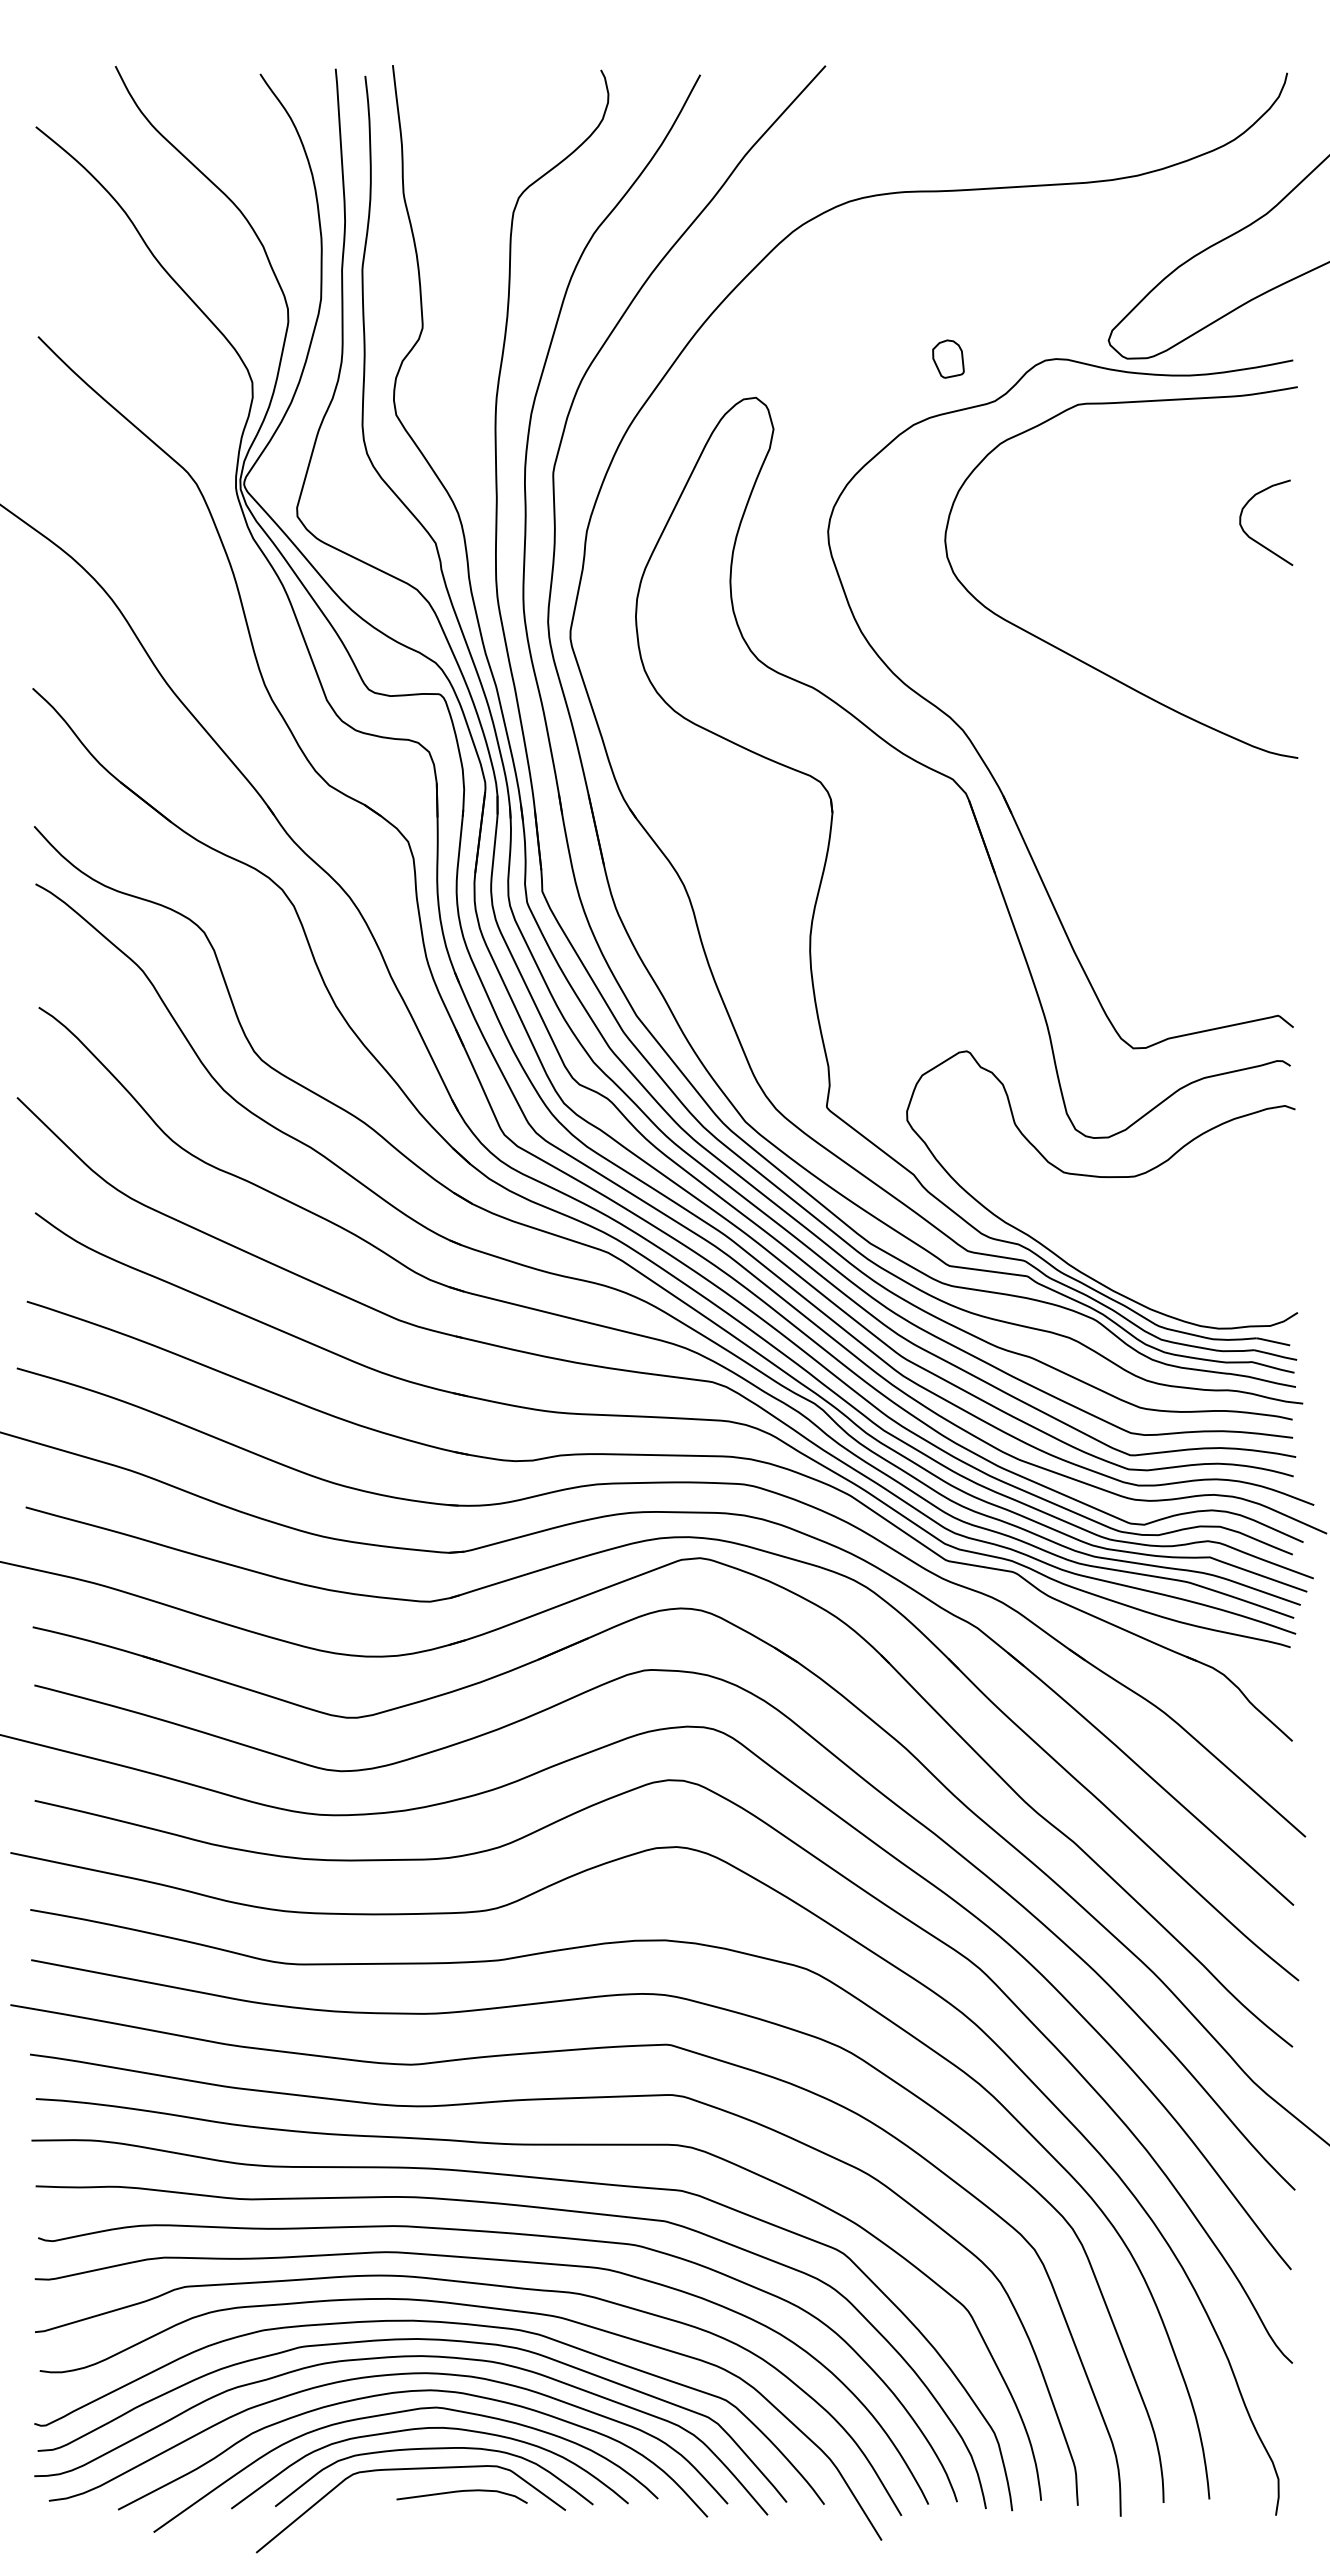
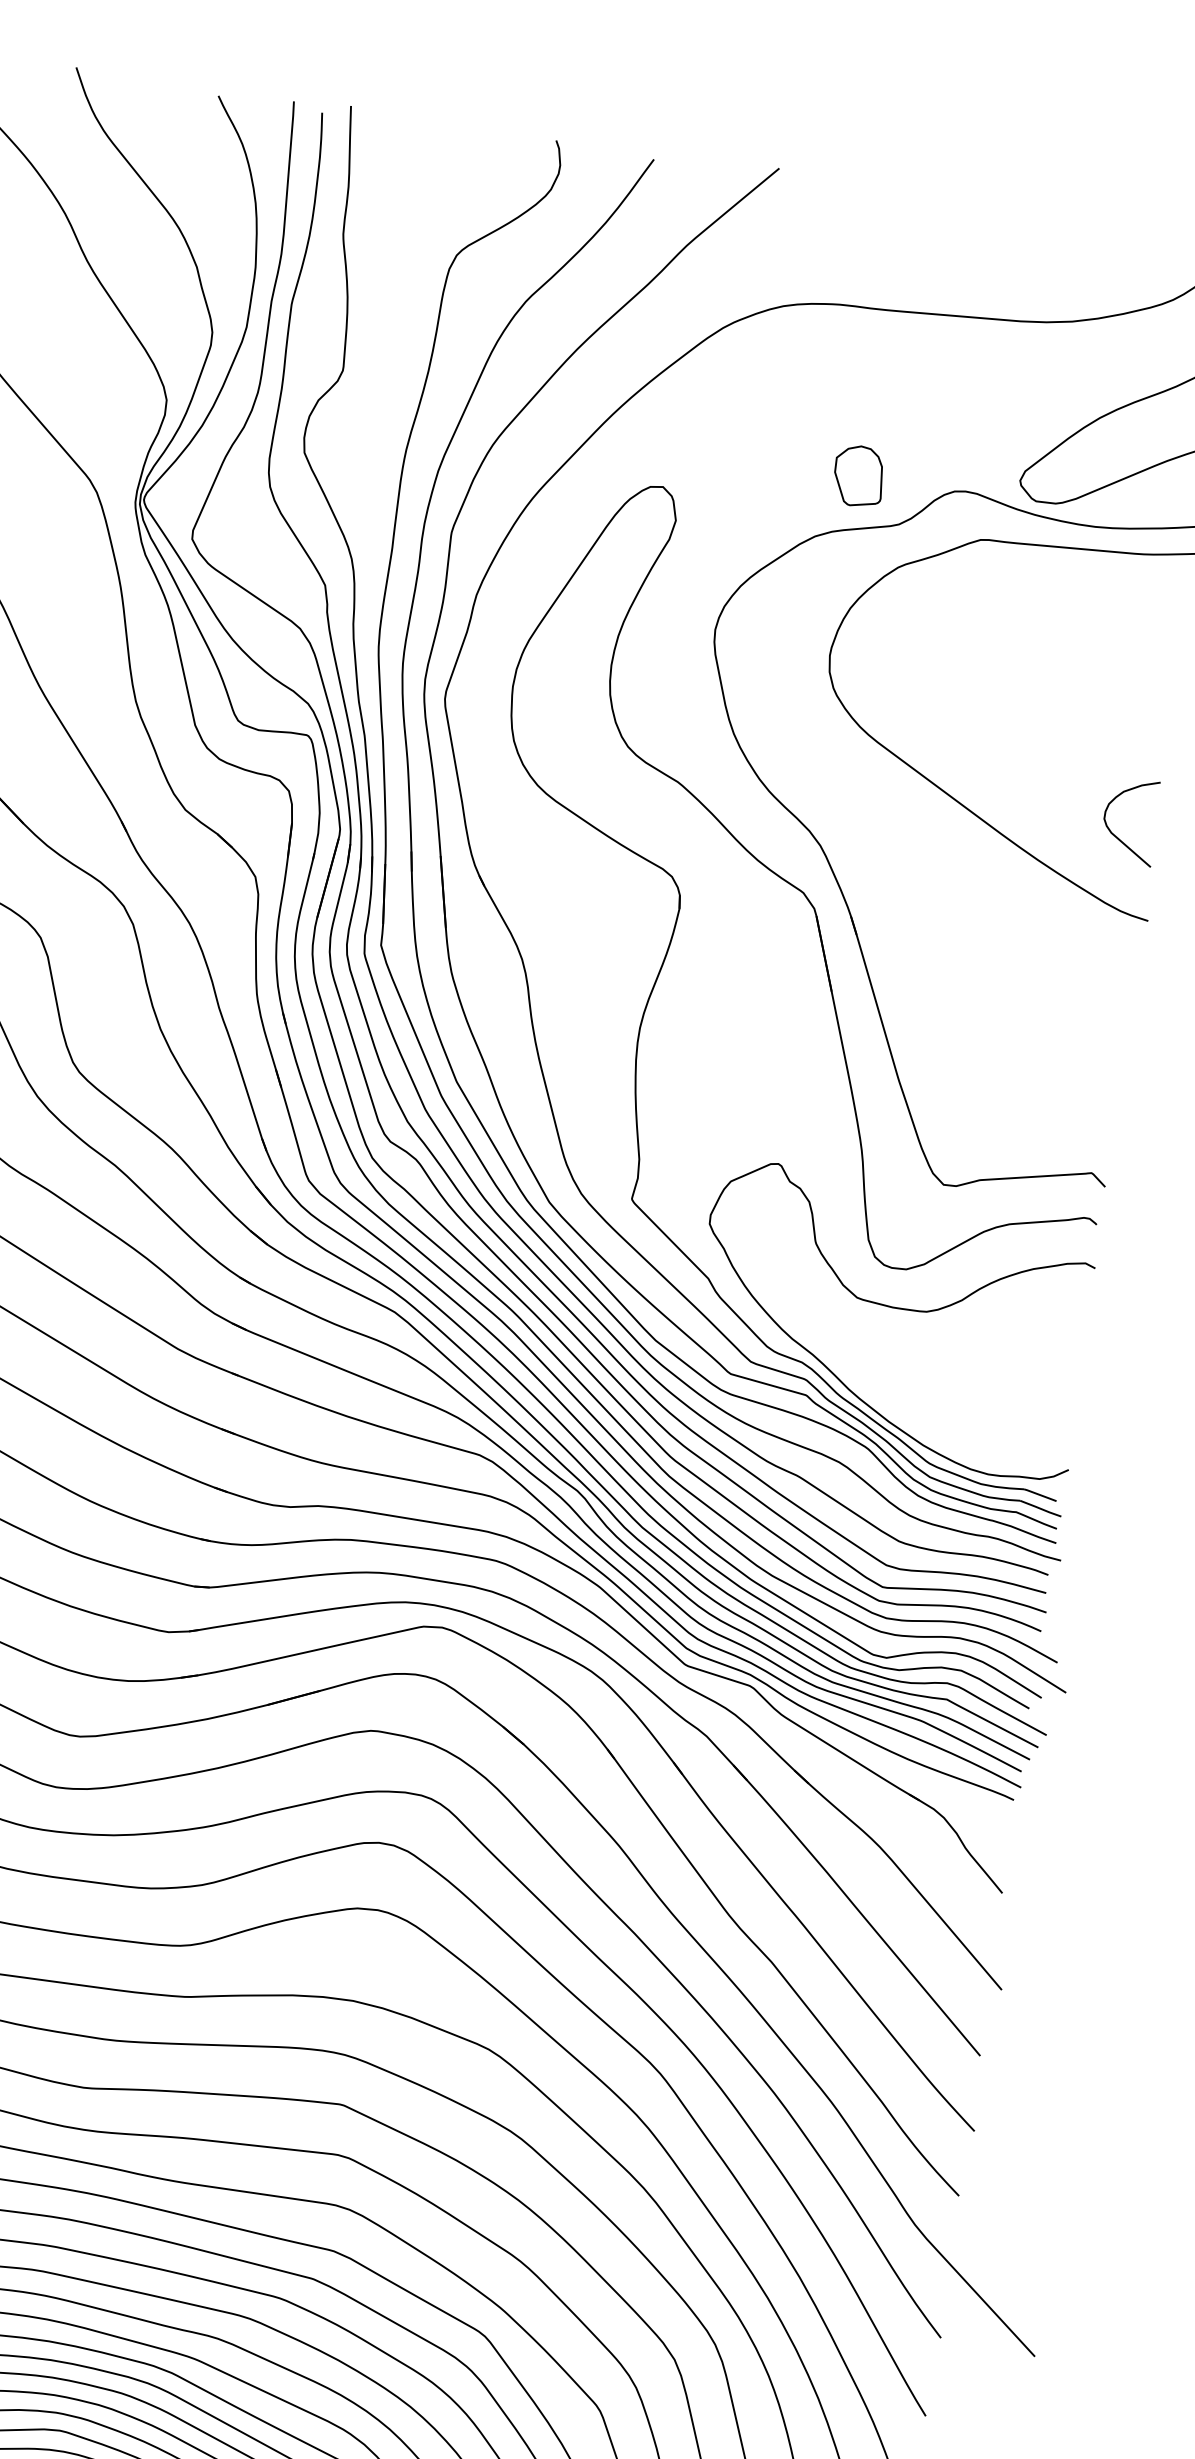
part: (948, 358) -> (859, 475), size x1.6
curve: (1256, 540) -> (1118, 837), moved

